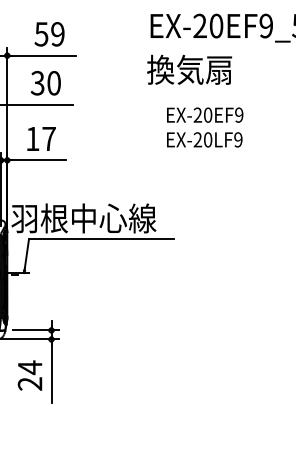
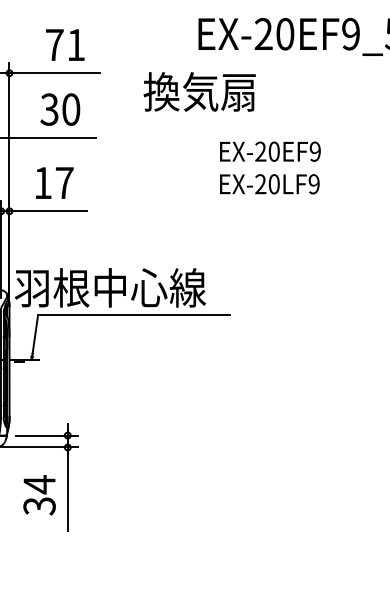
text: (49, 34) -> (65, 45), 59 -> 71
text: (189, 69) -> (199, 91), moved
text: (30, 383) -> (40, 505), 24 -> 34

